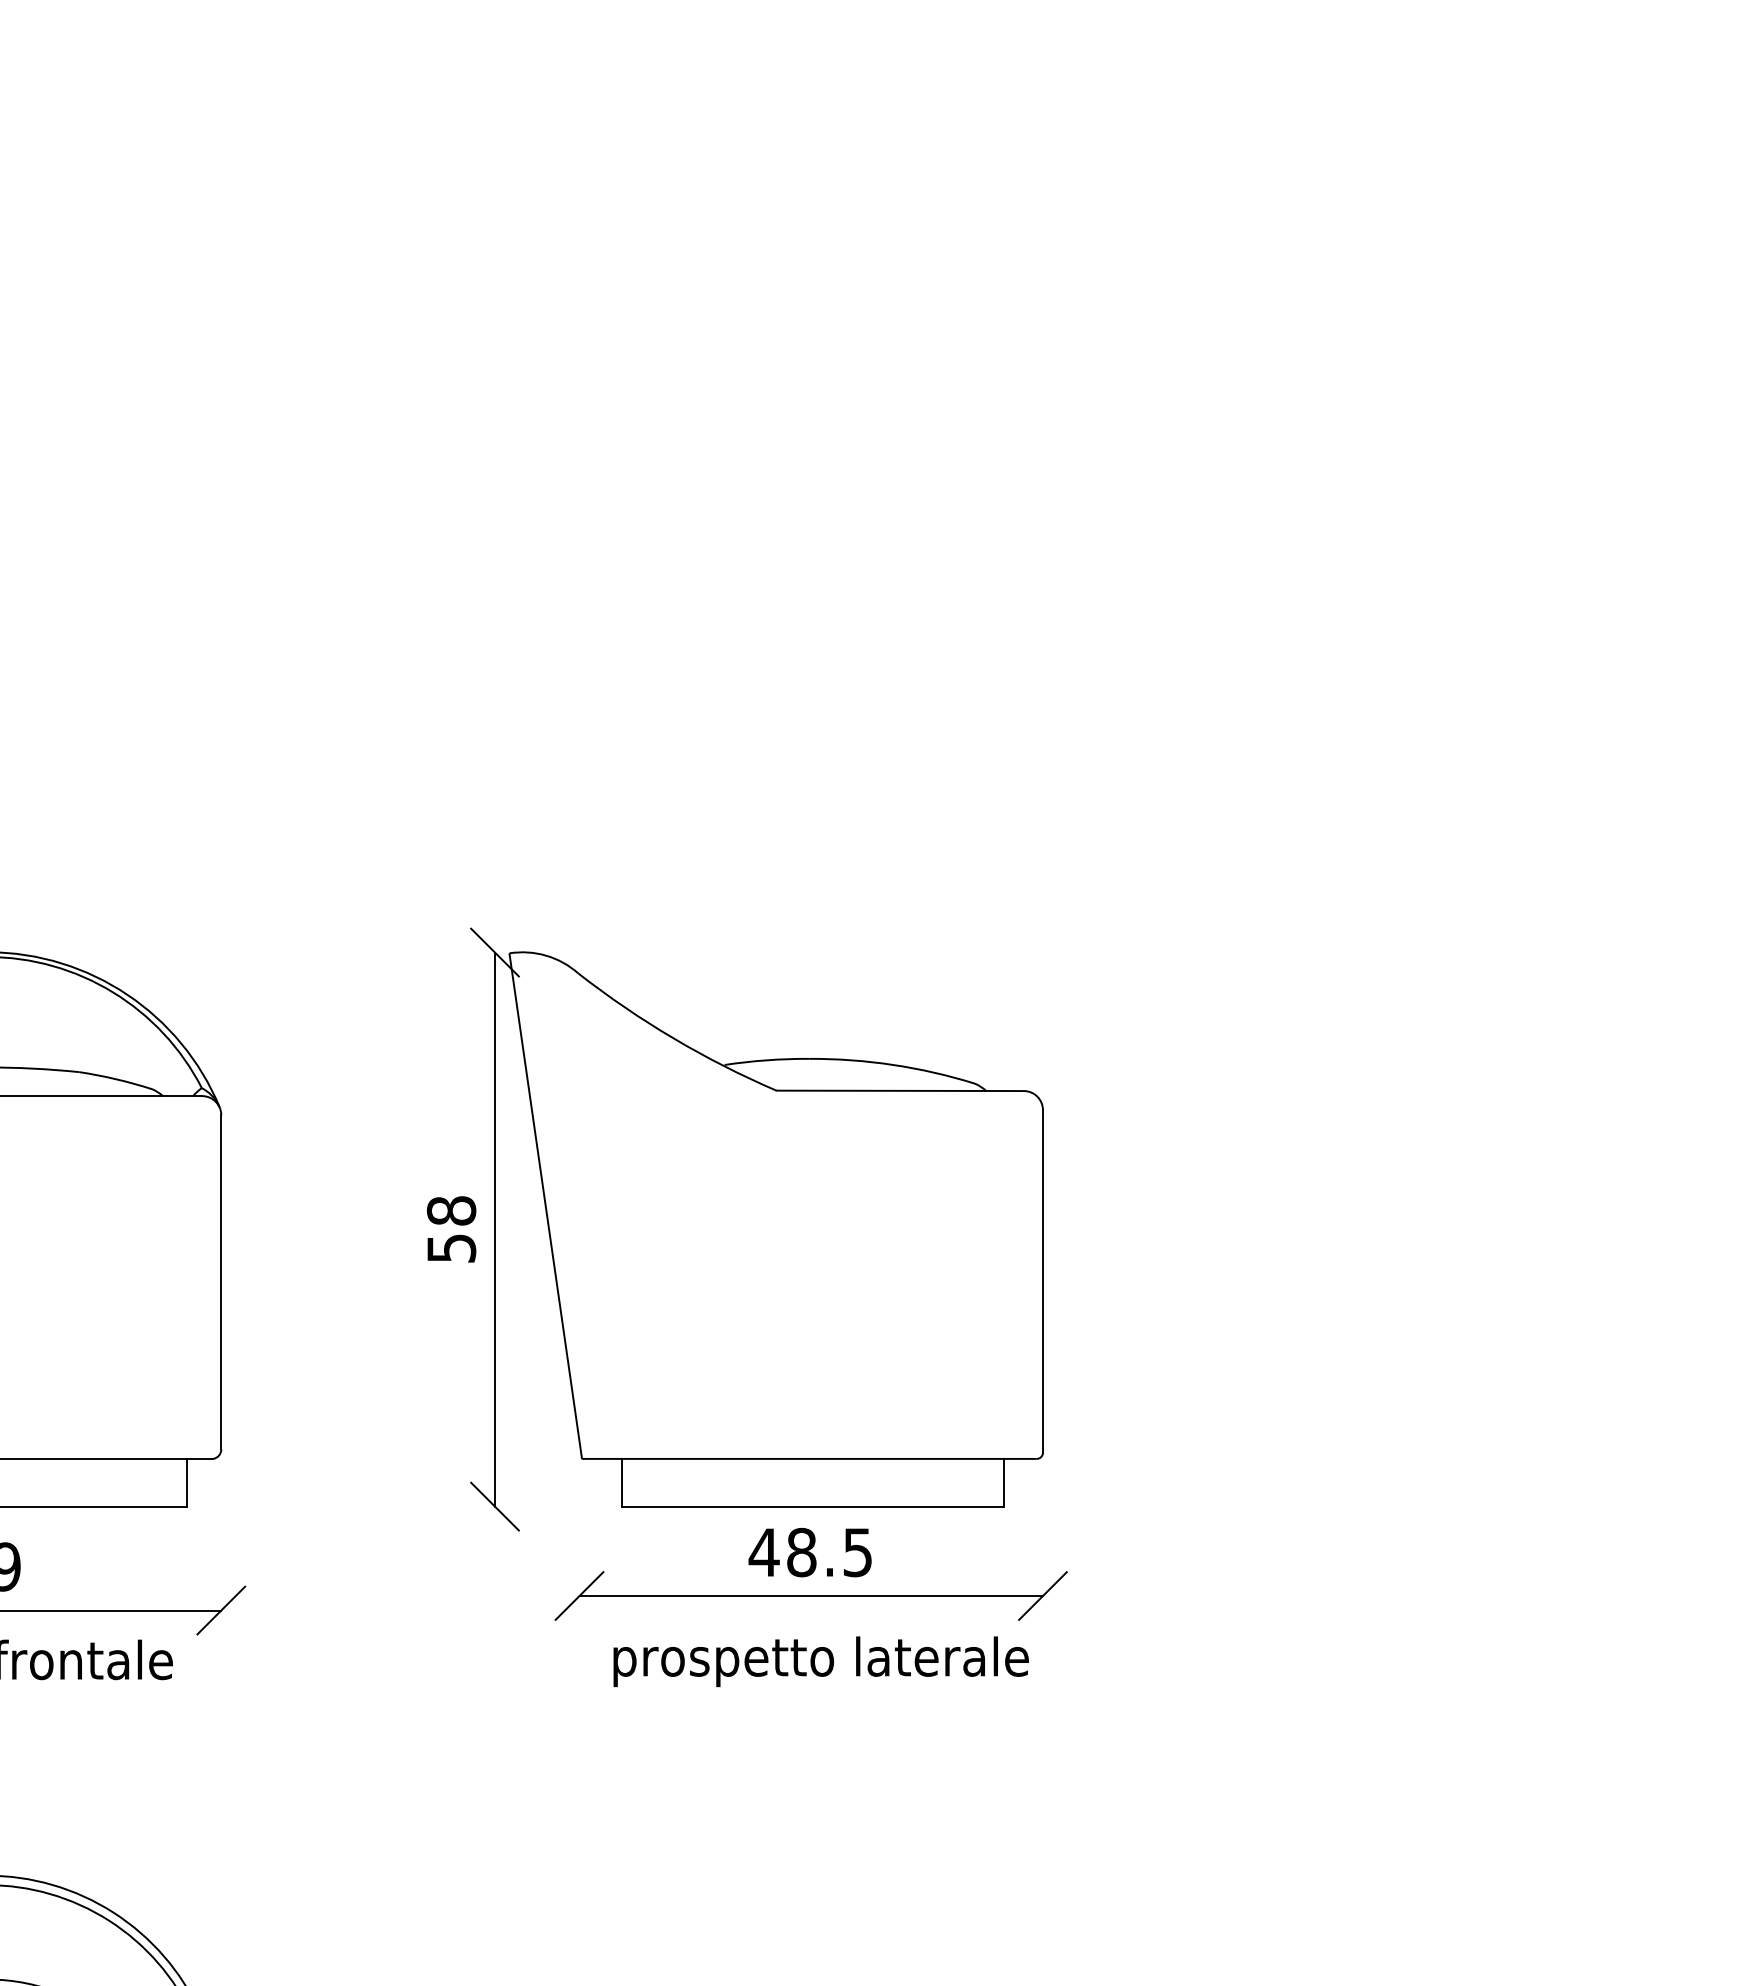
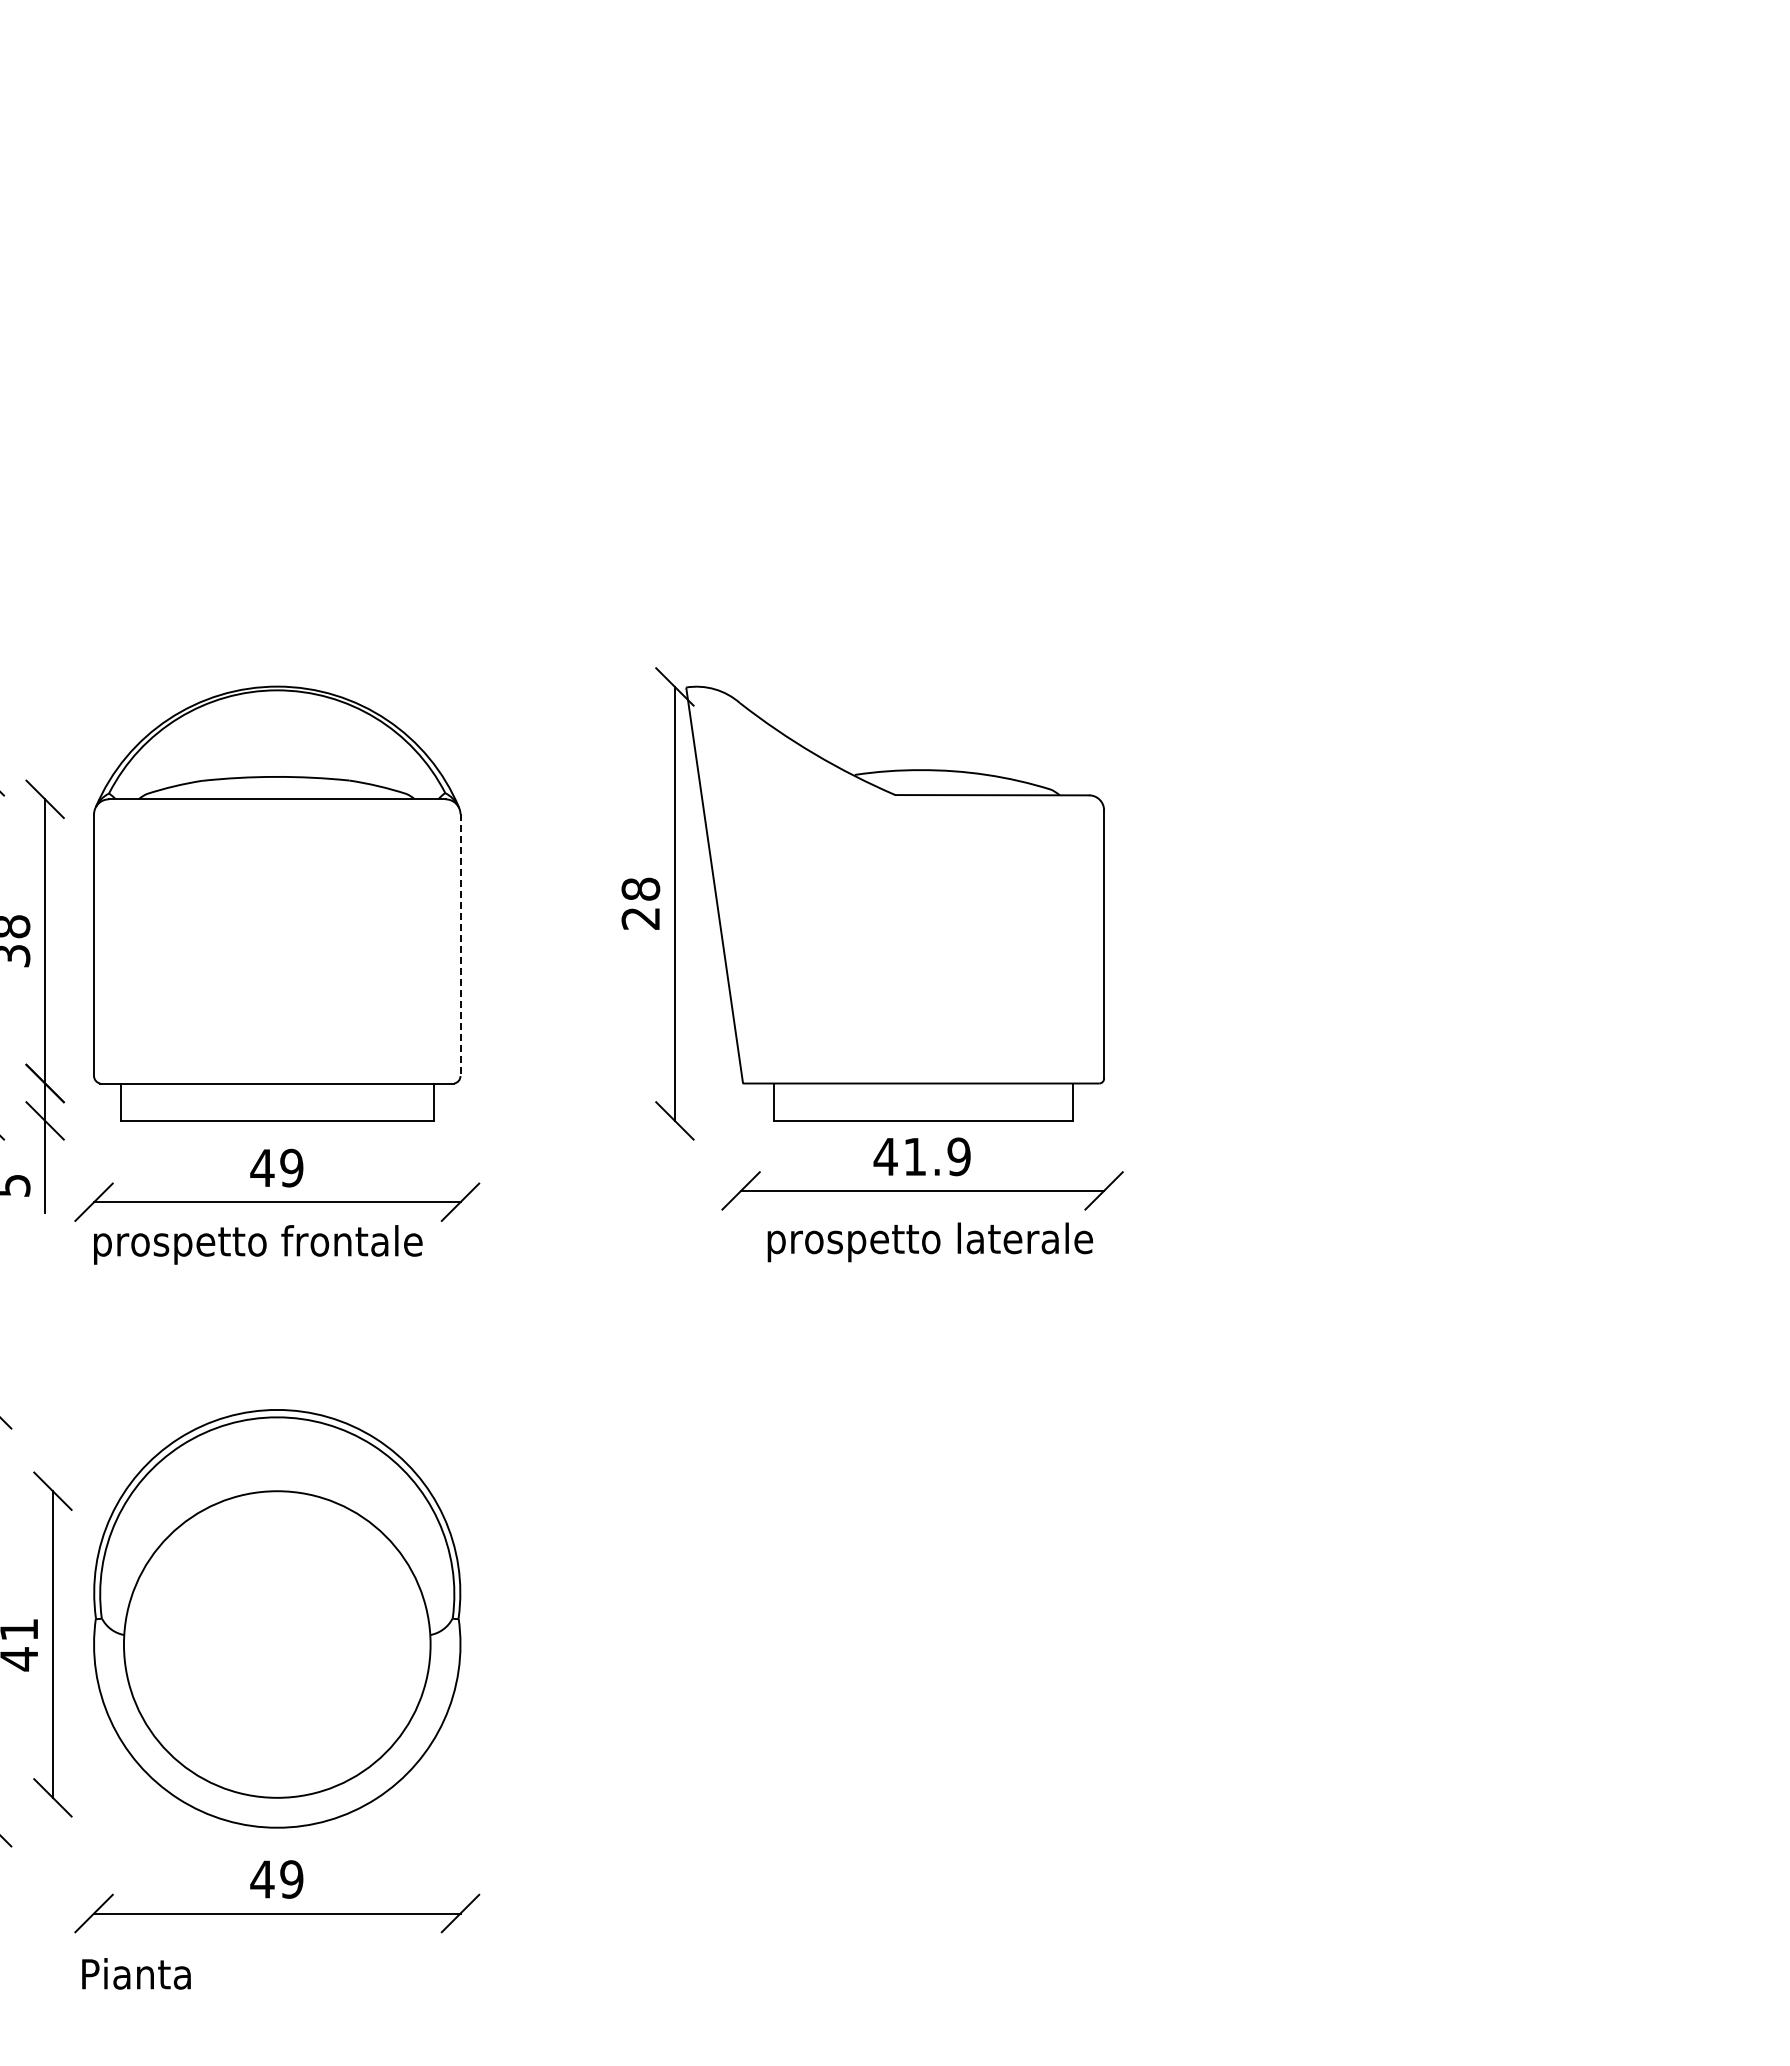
text: (451, 1248) -> (640, 918), 58 -> 28
line: (221, 1282) -> (460, 945), solid -> dashed
text: (828, 1552) -> (936, 1156), 48.5 -> 41.9

